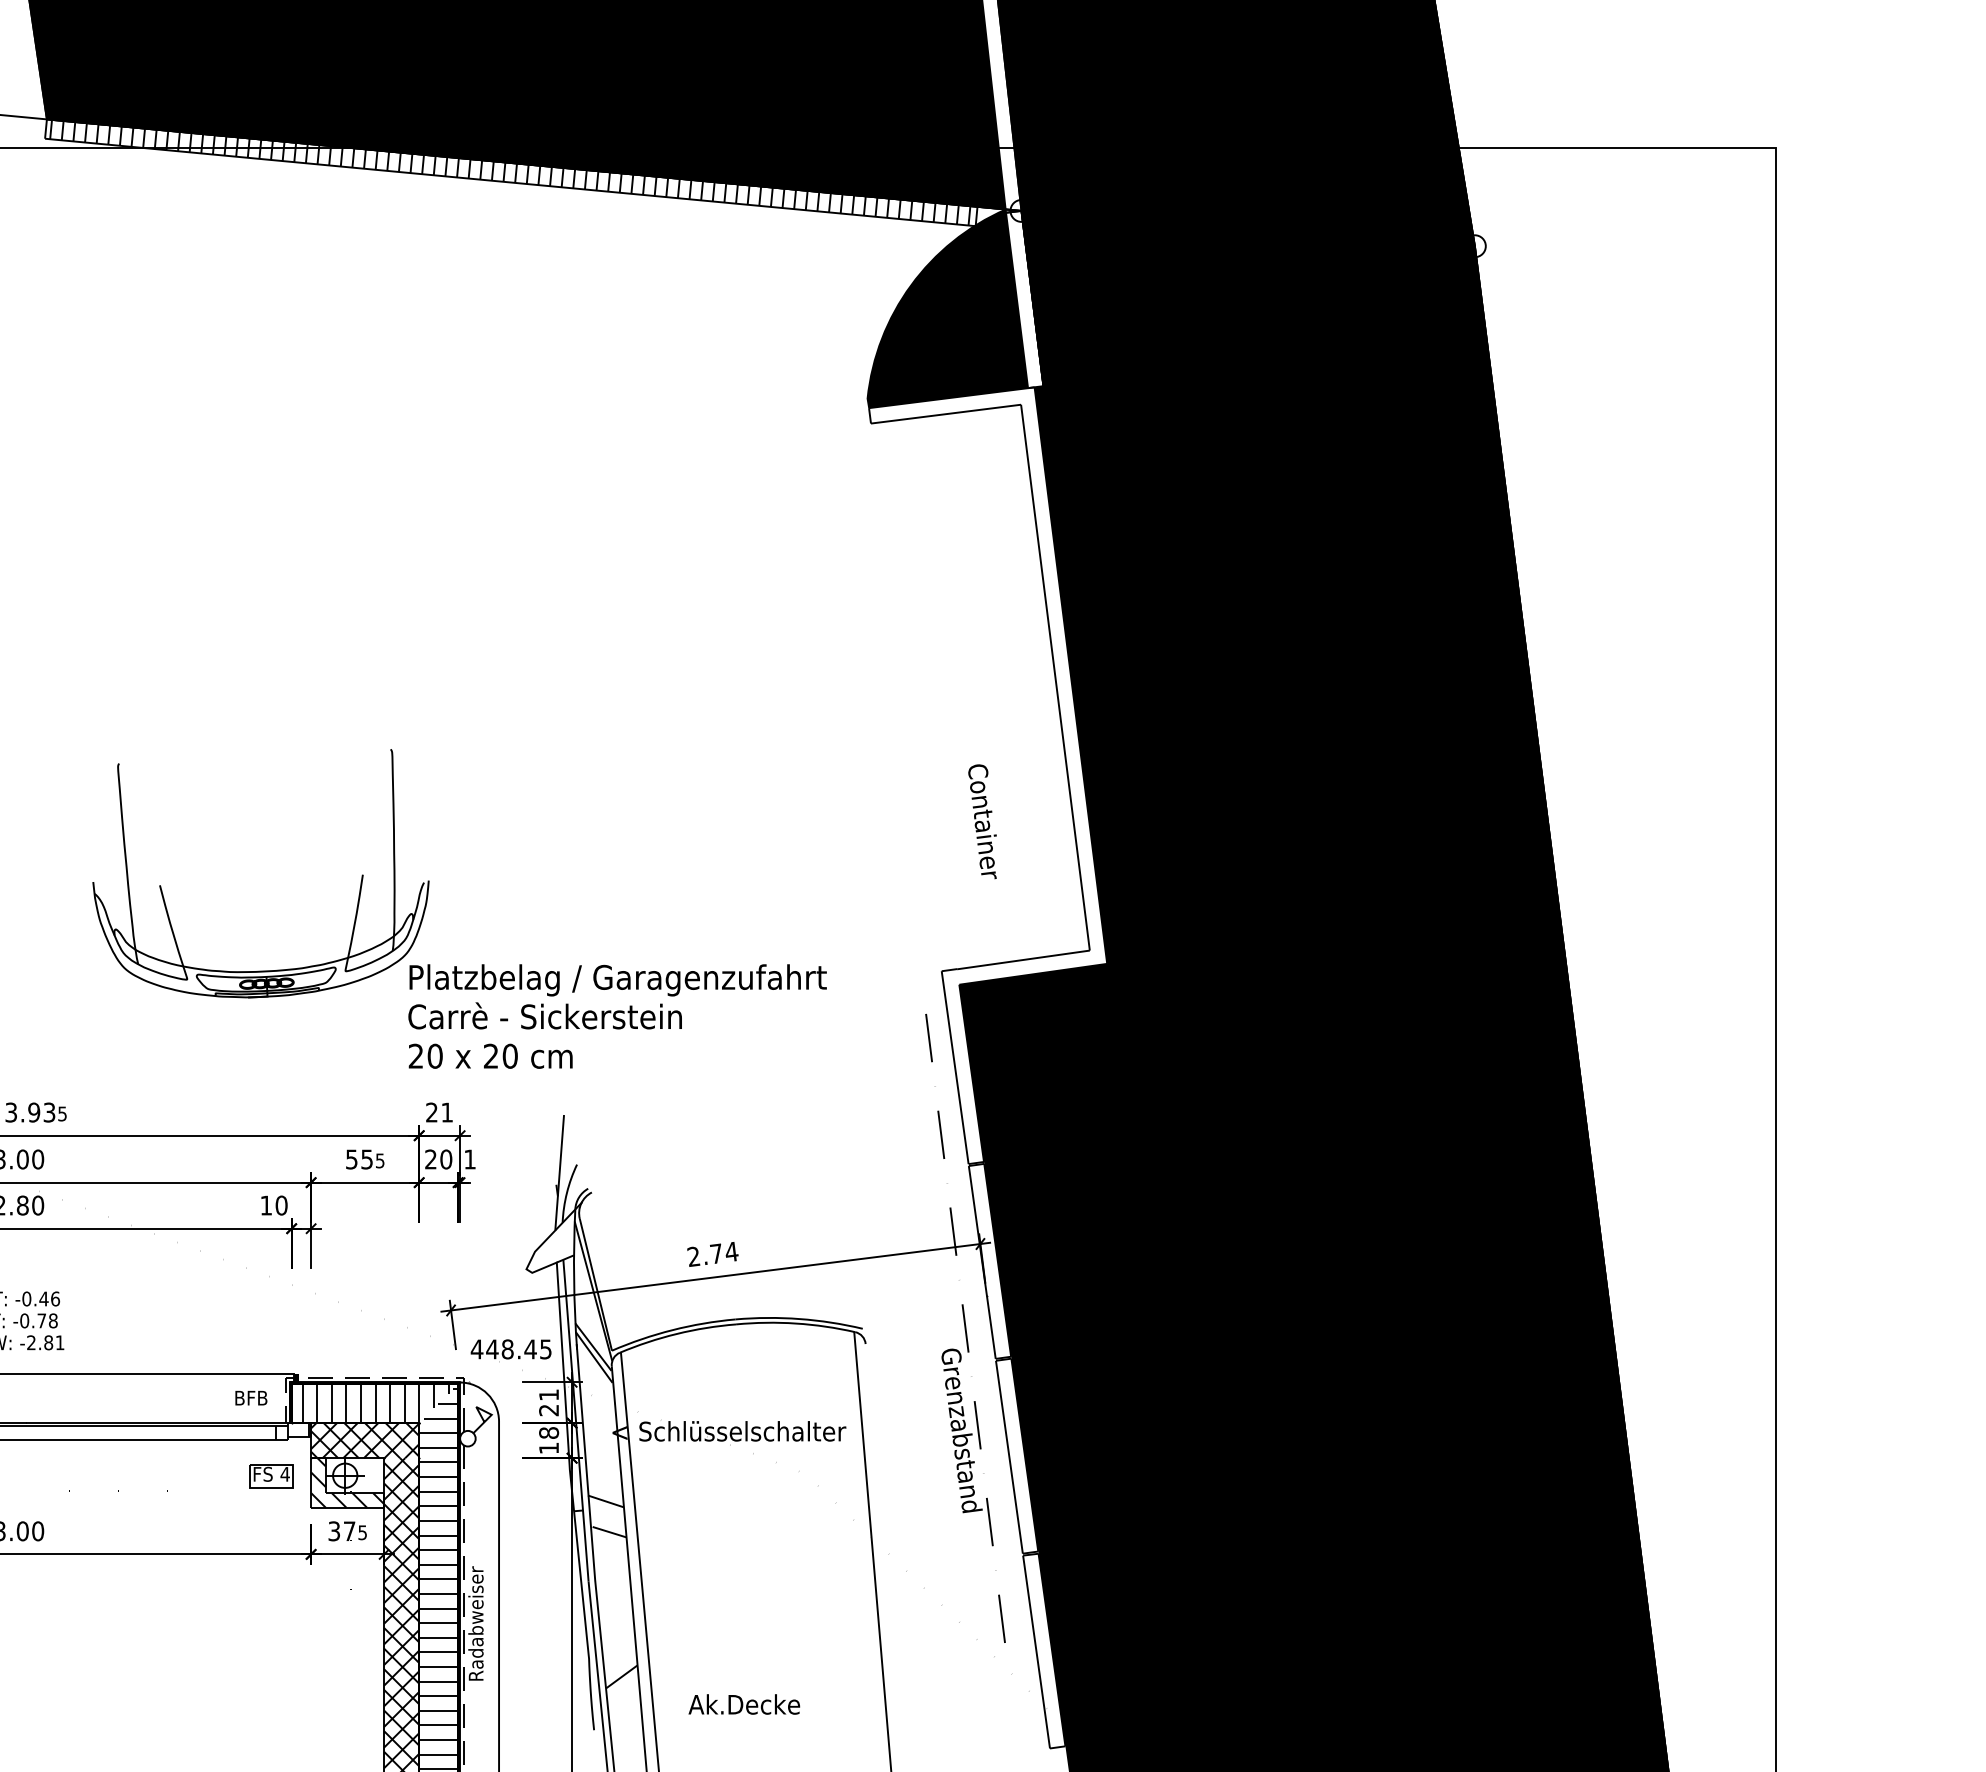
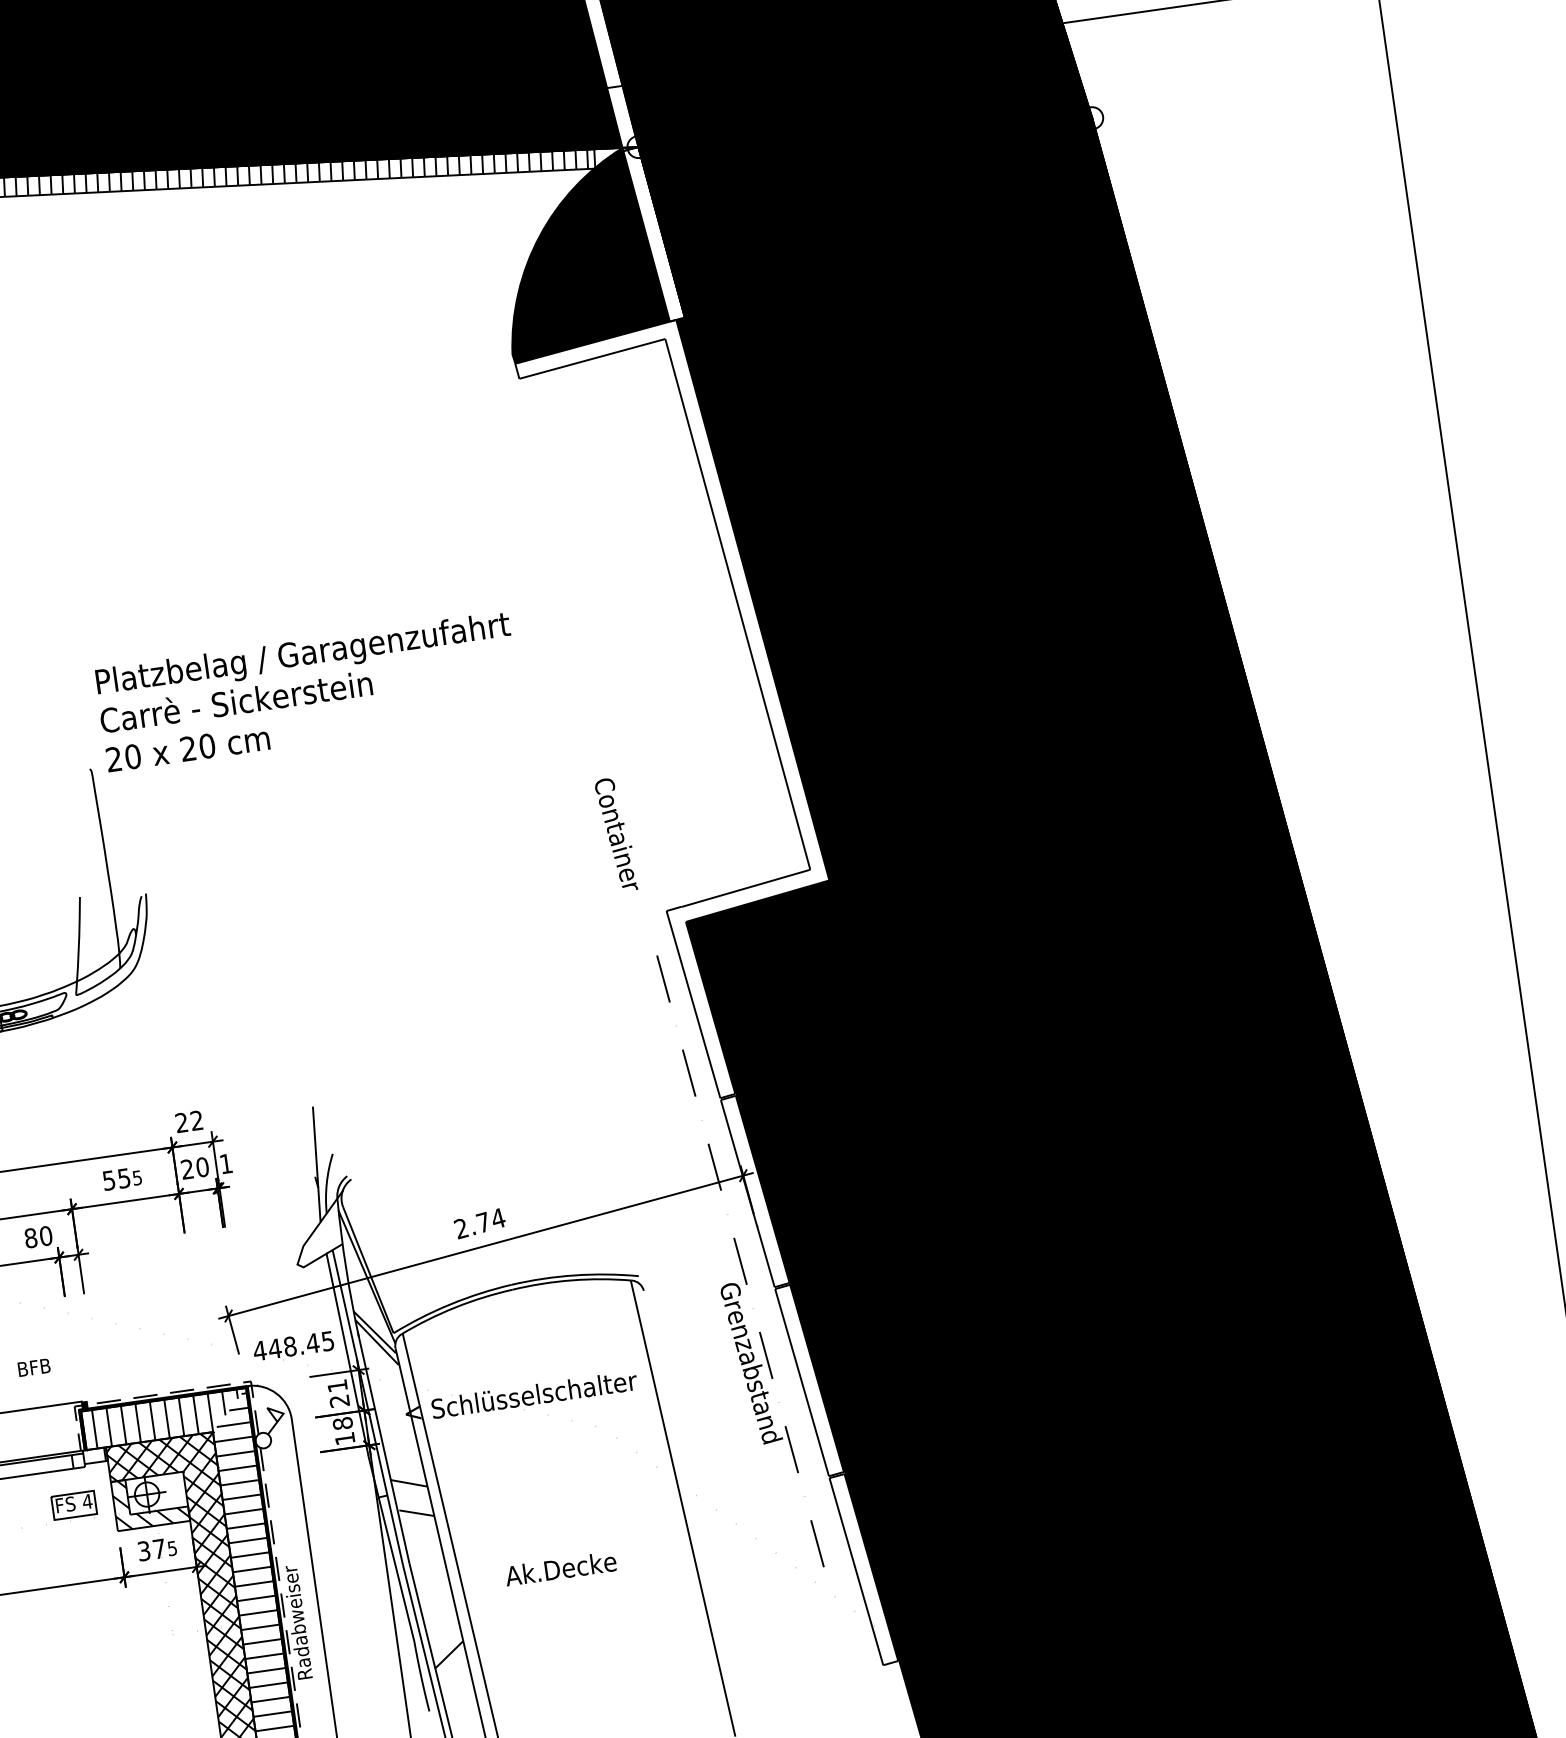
text: (982, 821) -> (616, 834), moved
text: (617, 1016) -> (307, 691), moved
text: (446, 1112) -> (196, 1120), 21 -> 22
text: (266, 1205) -> (31, 1238), 10 -> 80
text: (251, 1398) -> (34, 1367), moved
text: (744, 1704) -> (560, 1568), moved

